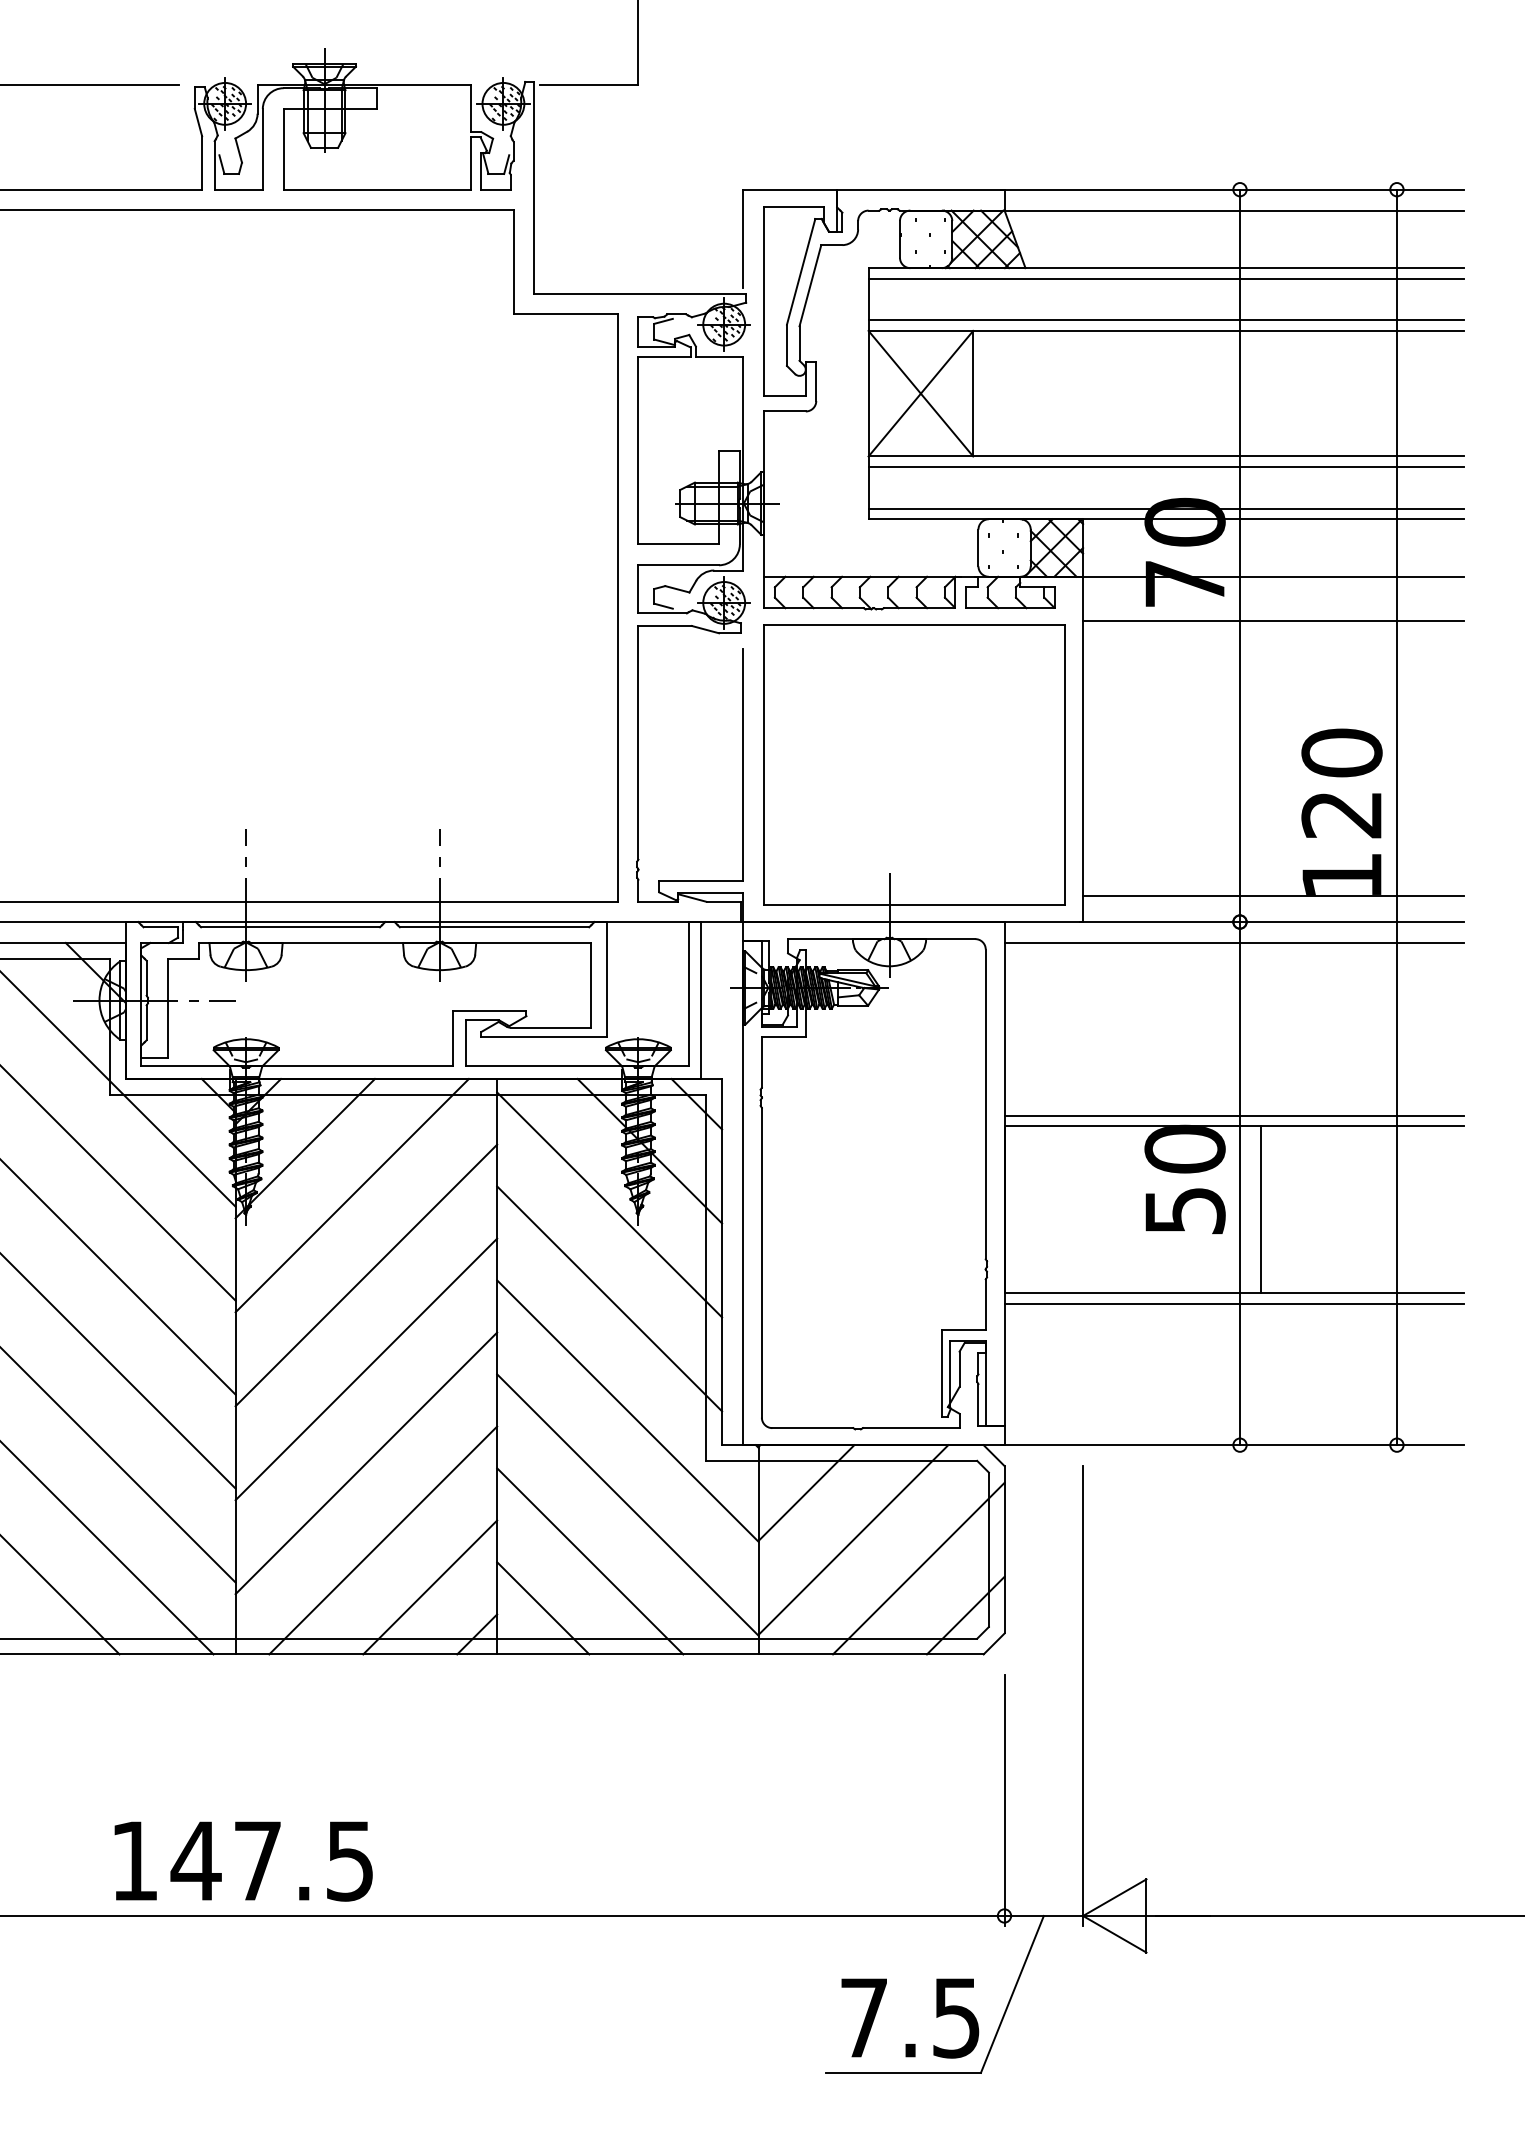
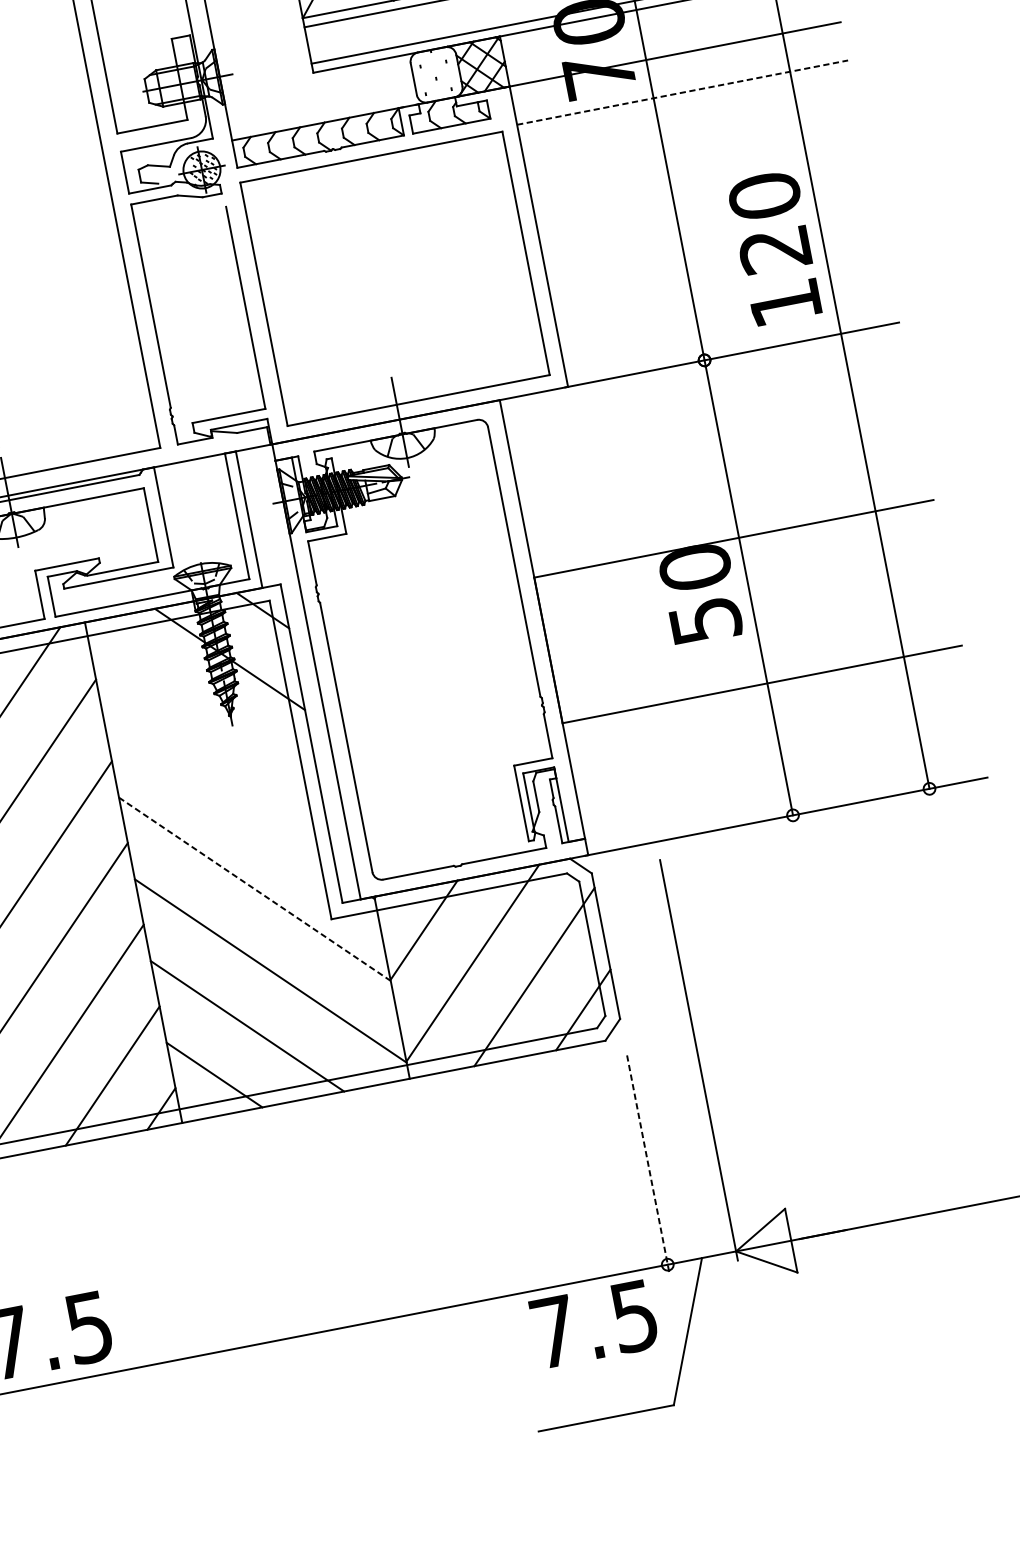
line: (1273, 620) -> (682, 92), solid -> dashed
line: (1273, 895) -> (729, 331), removed
line: (1233, 942) -> (702, 379), removed
line: (1233, 1115) -> (731, 529), removed
line: (609, 1204) -> (203, 712), removed
line: (1260, 1209) -> (771, 606), removed
line: (609, 1298) -> (219, 794), removed
line: (1233, 1303) -> (763, 693), removed
line: (627, 1411) -> (254, 889), solid -> dashed
line: (1004, 1800) -> (648, 1164), solid -> dashed
text: (910, 2018) -> (594, 1324), moved

